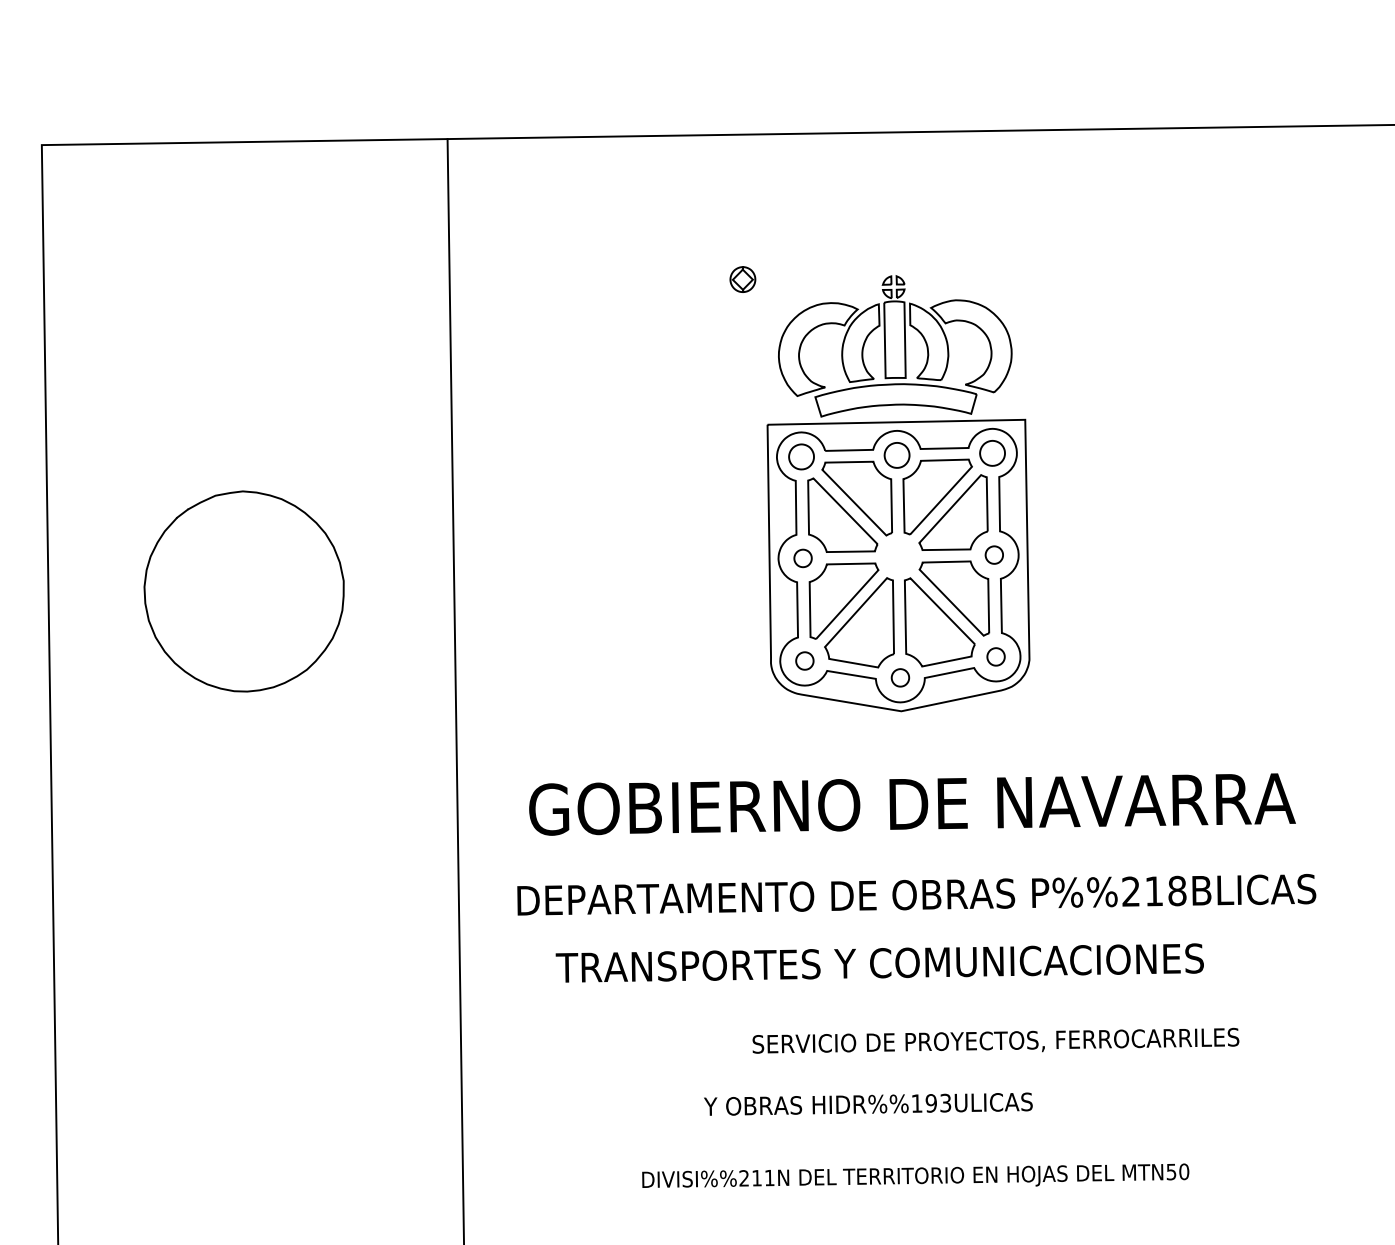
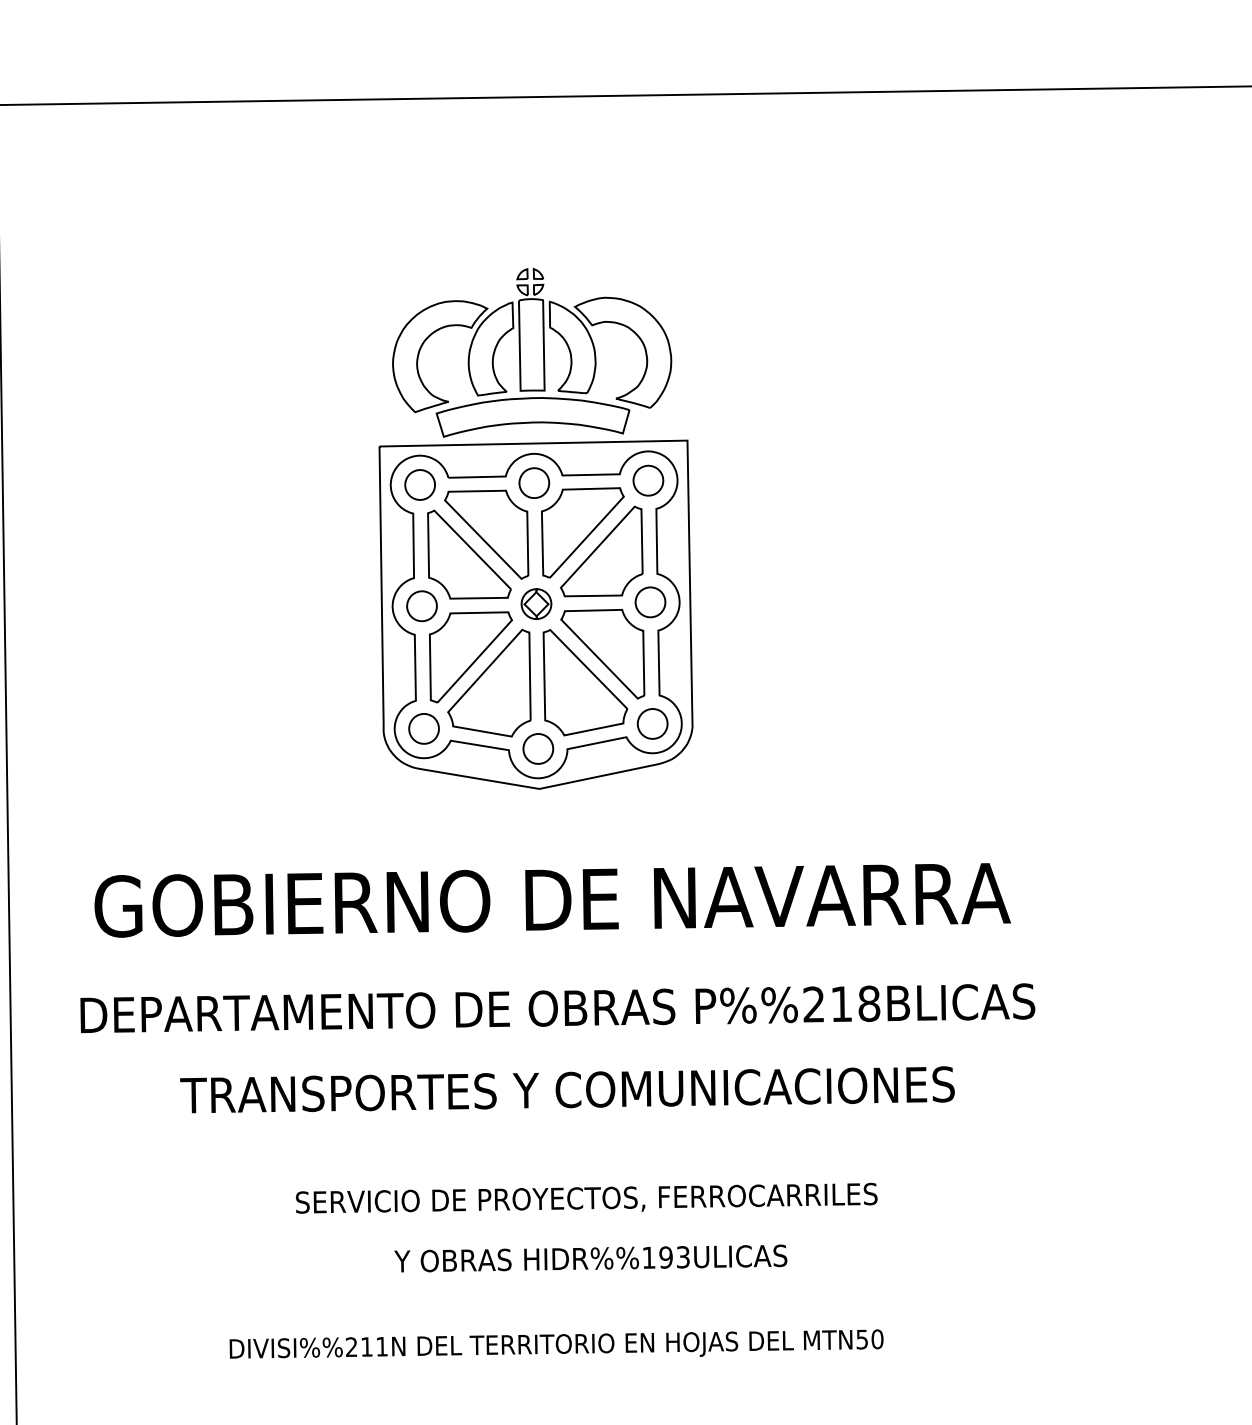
part: (742, 279) -> (536, 603), moved
part: (994, 554) -> (650, 601), size x1.43
part: (802, 558) -> (421, 606), size x1.43
part: (995, 656) -> (651, 723), size x1.43
part: (804, 660) -> (423, 728), size x1.43
part: (900, 677) -> (538, 748), size x1.43
text: (879, 962) -> (567, 1089), moved
text: (995, 1040) -> (586, 1197), moved
text: (868, 1103) -> (590, 1257), moved

